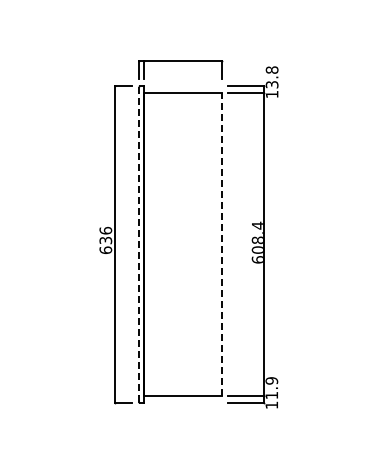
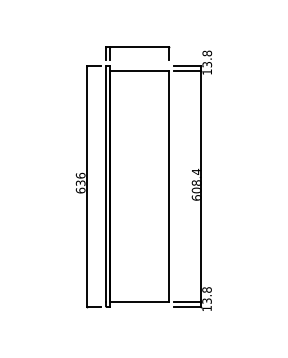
line: (139, 241) -> (106, 183), dashed -> solid
line: (221, 244) -> (168, 186), dashed -> solid
text: (271, 388) -> (206, 295), 11.9 -> 13.8

